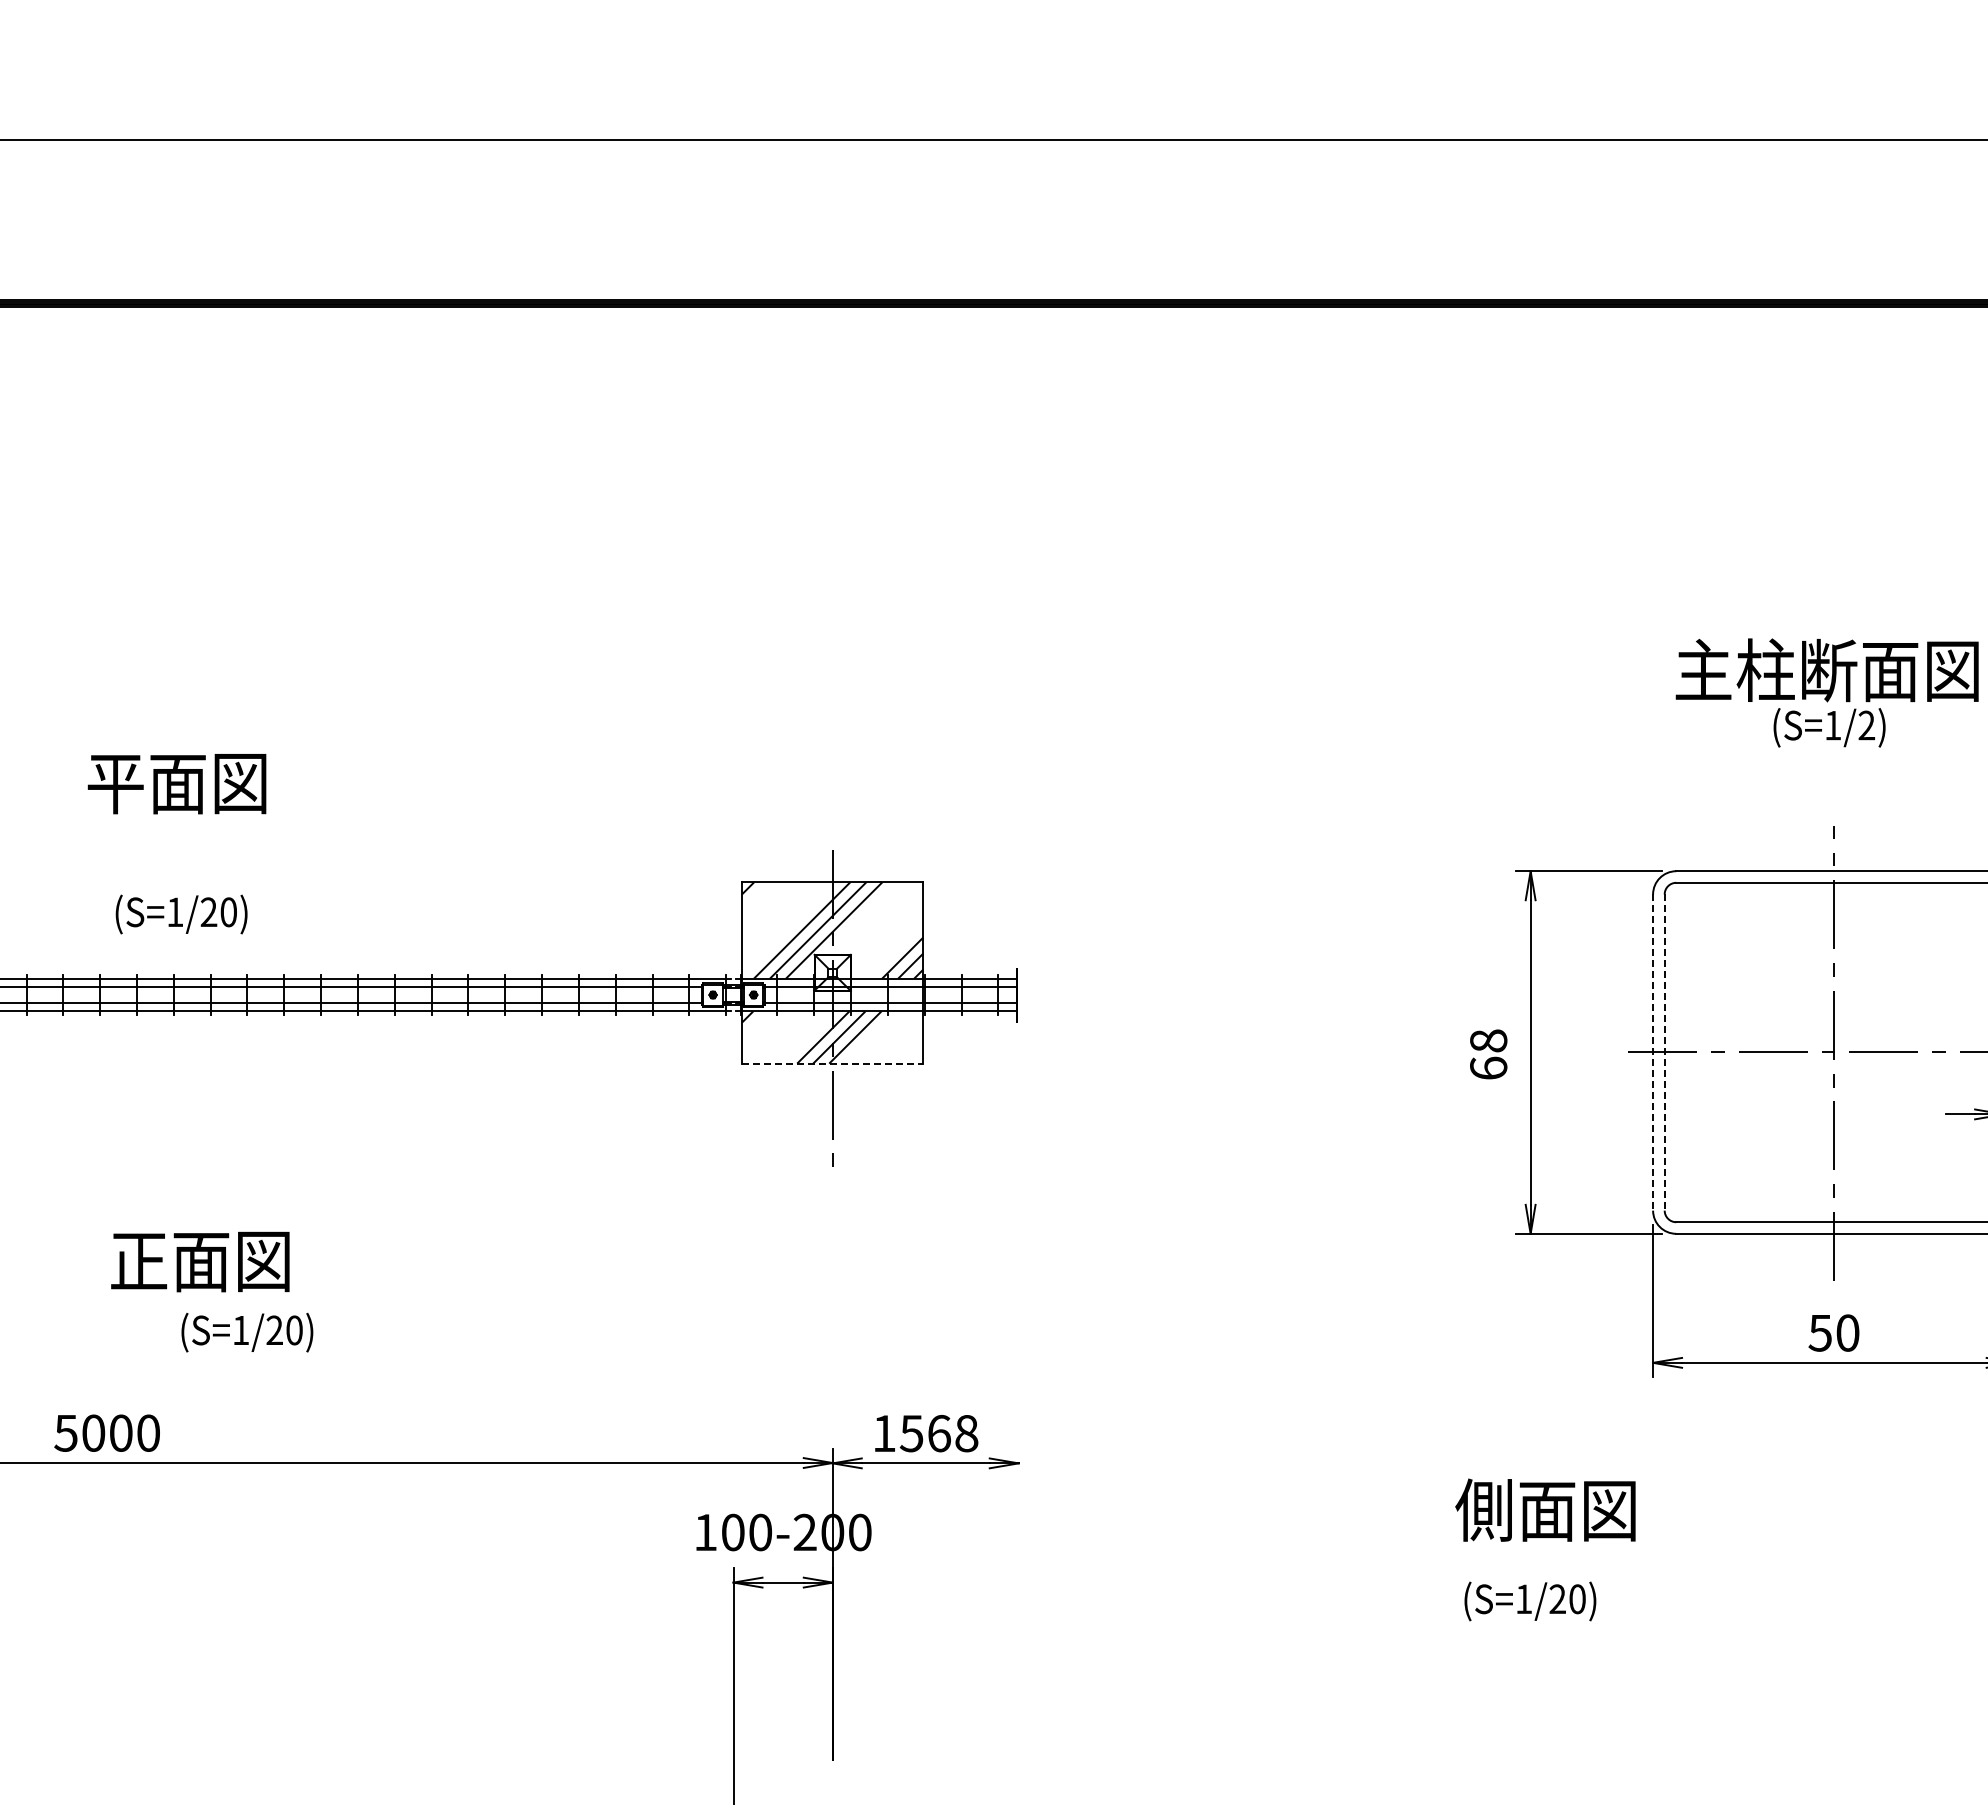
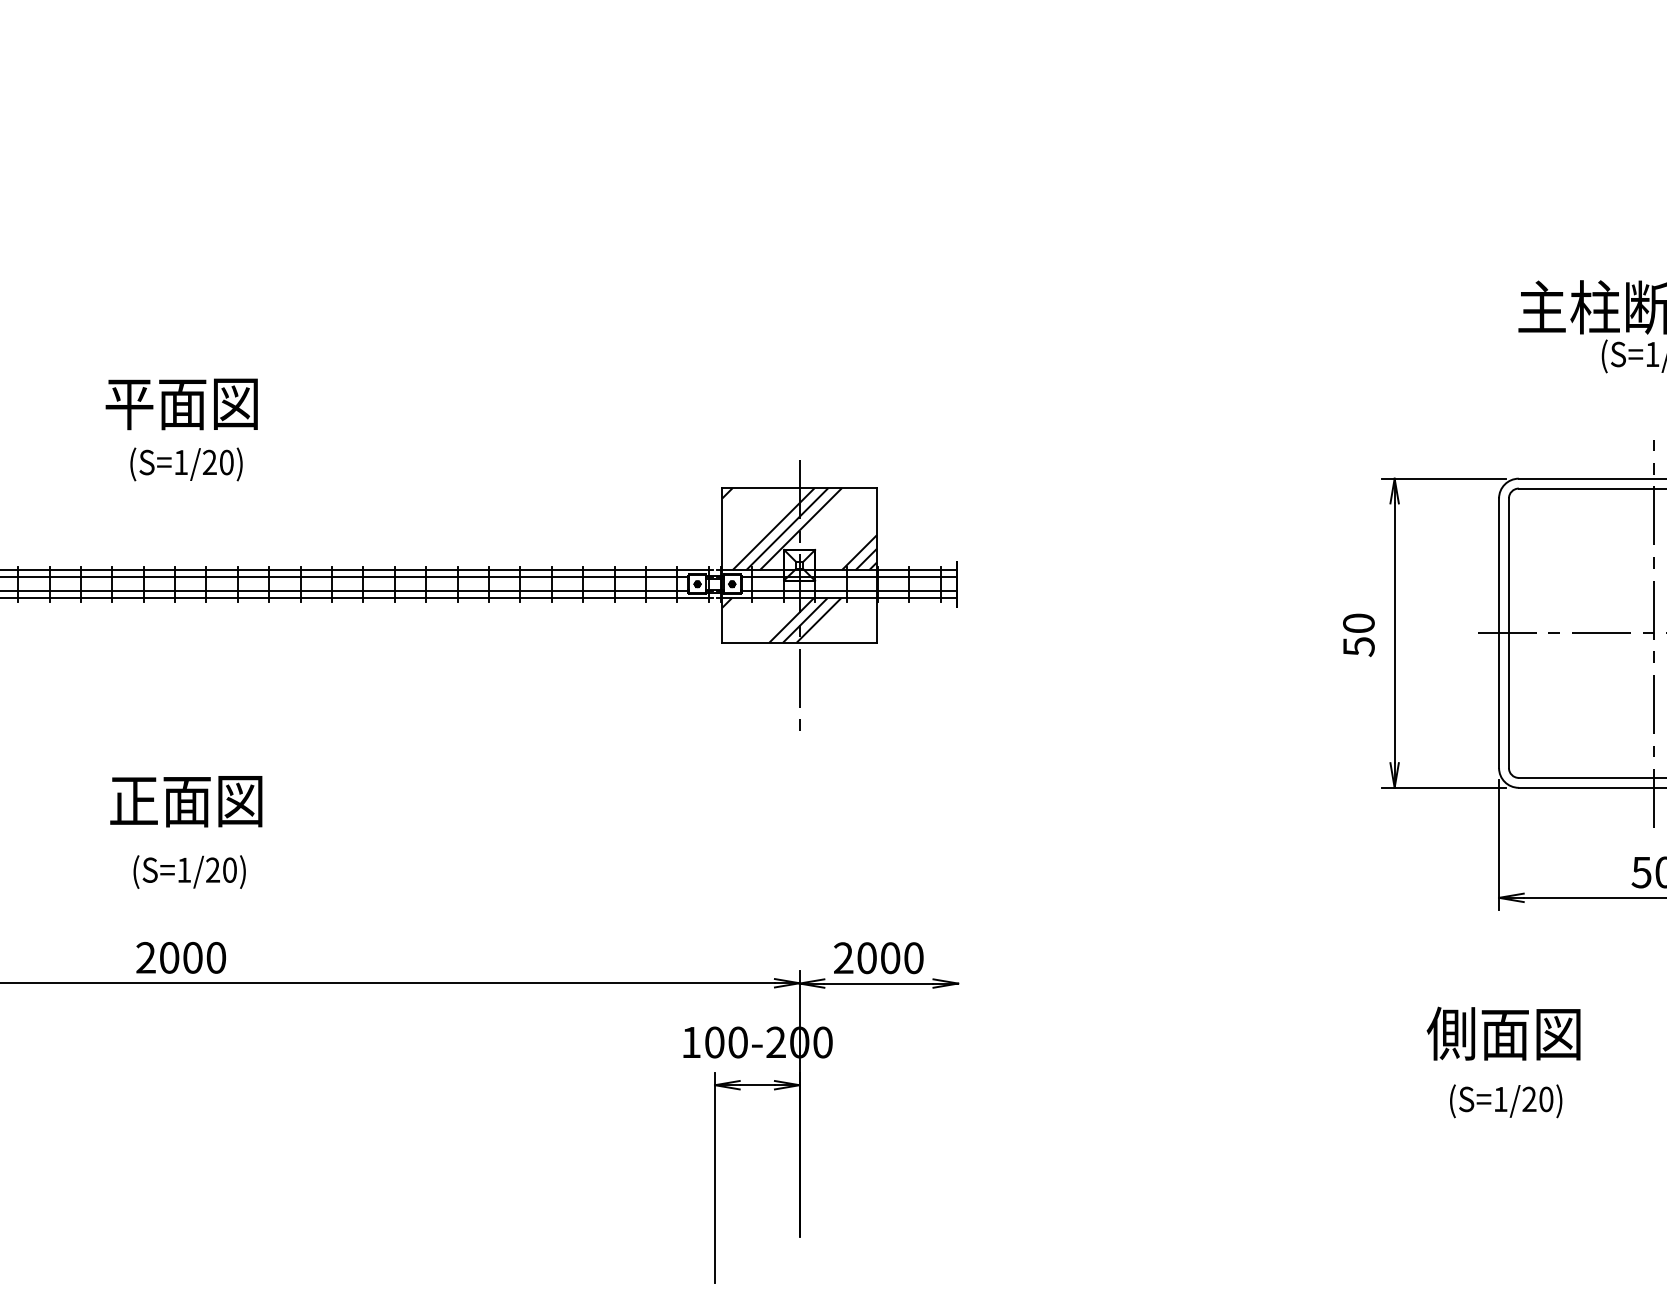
text: (176, 784) -> (181, 404), moved
text: (181, 914) -> (186, 464), moved
line: (1653, 1053) -> (1499, 634), dashed -> solid
line: (1664, 1053) -> (1508, 634), dashed -> solid
text: (1488, 1054) -> (1358, 634), 68 -> 50
line: (832, 1063) -> (799, 642), dashed -> solid
text: (200, 1261) -> (186, 801), moved
text: (247, 1332) -> (189, 871), moved
text: (65, 1432) -> (145, 957), 5000 -> 2000
text: (925, 1433) -> (878, 958), 1568 -> 2000
text: (1545, 1509) -> (1503, 1033), moved
text: (1530, 1601) -> (1506, 1101), moved

